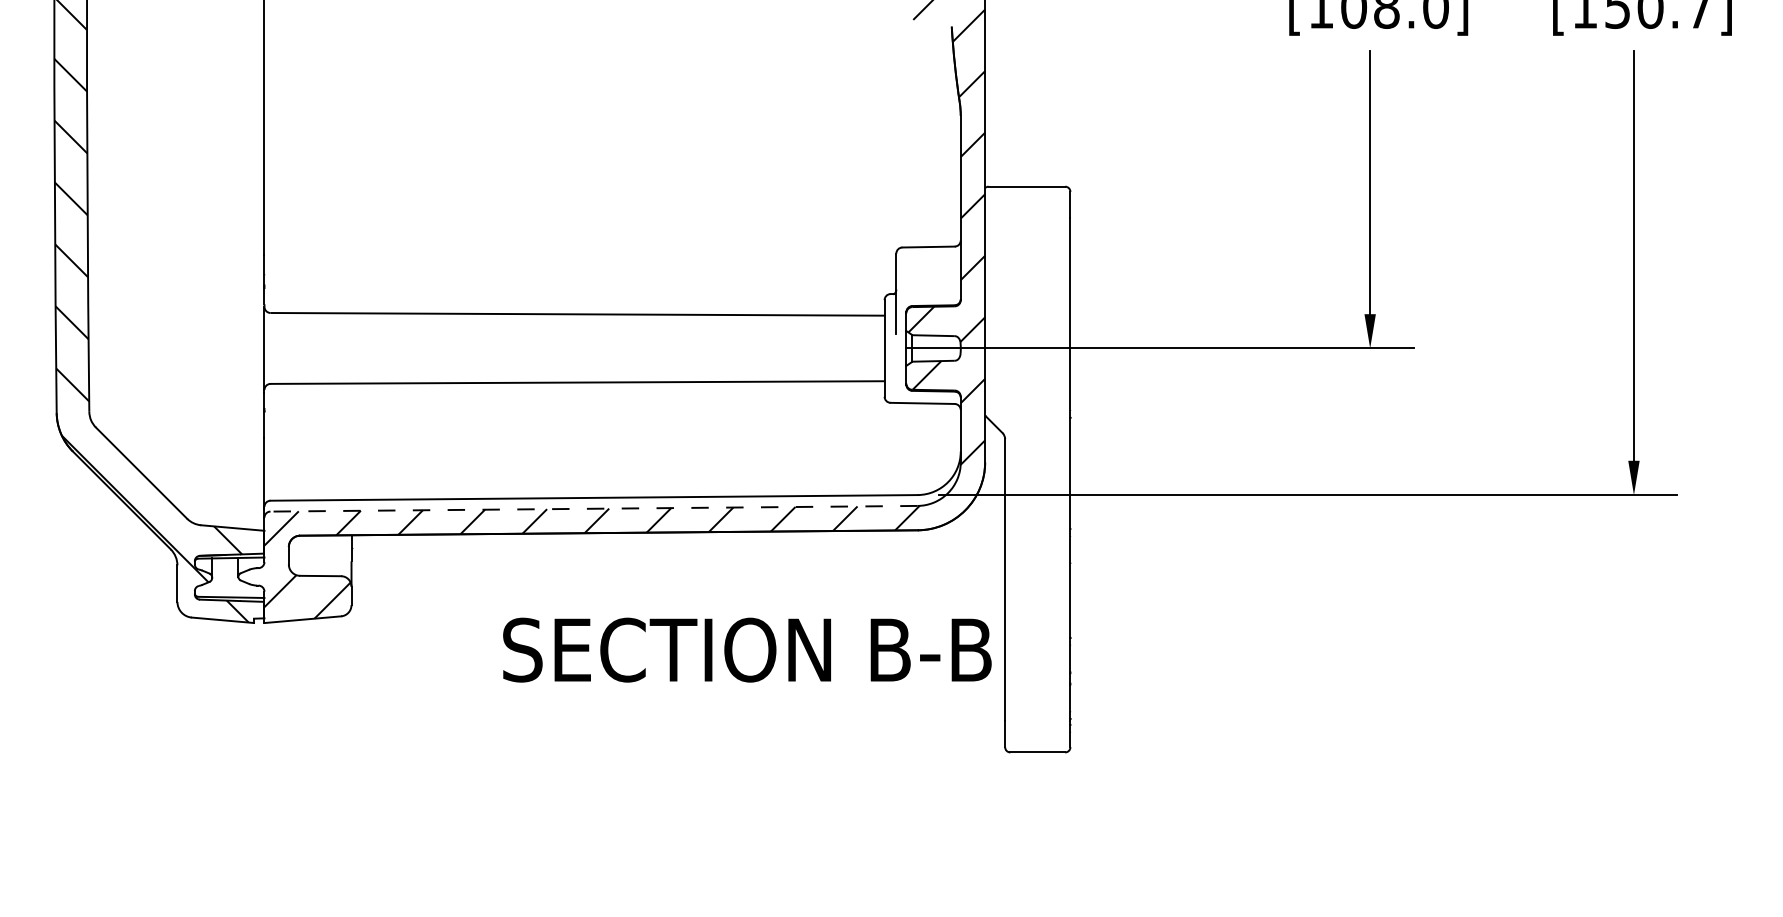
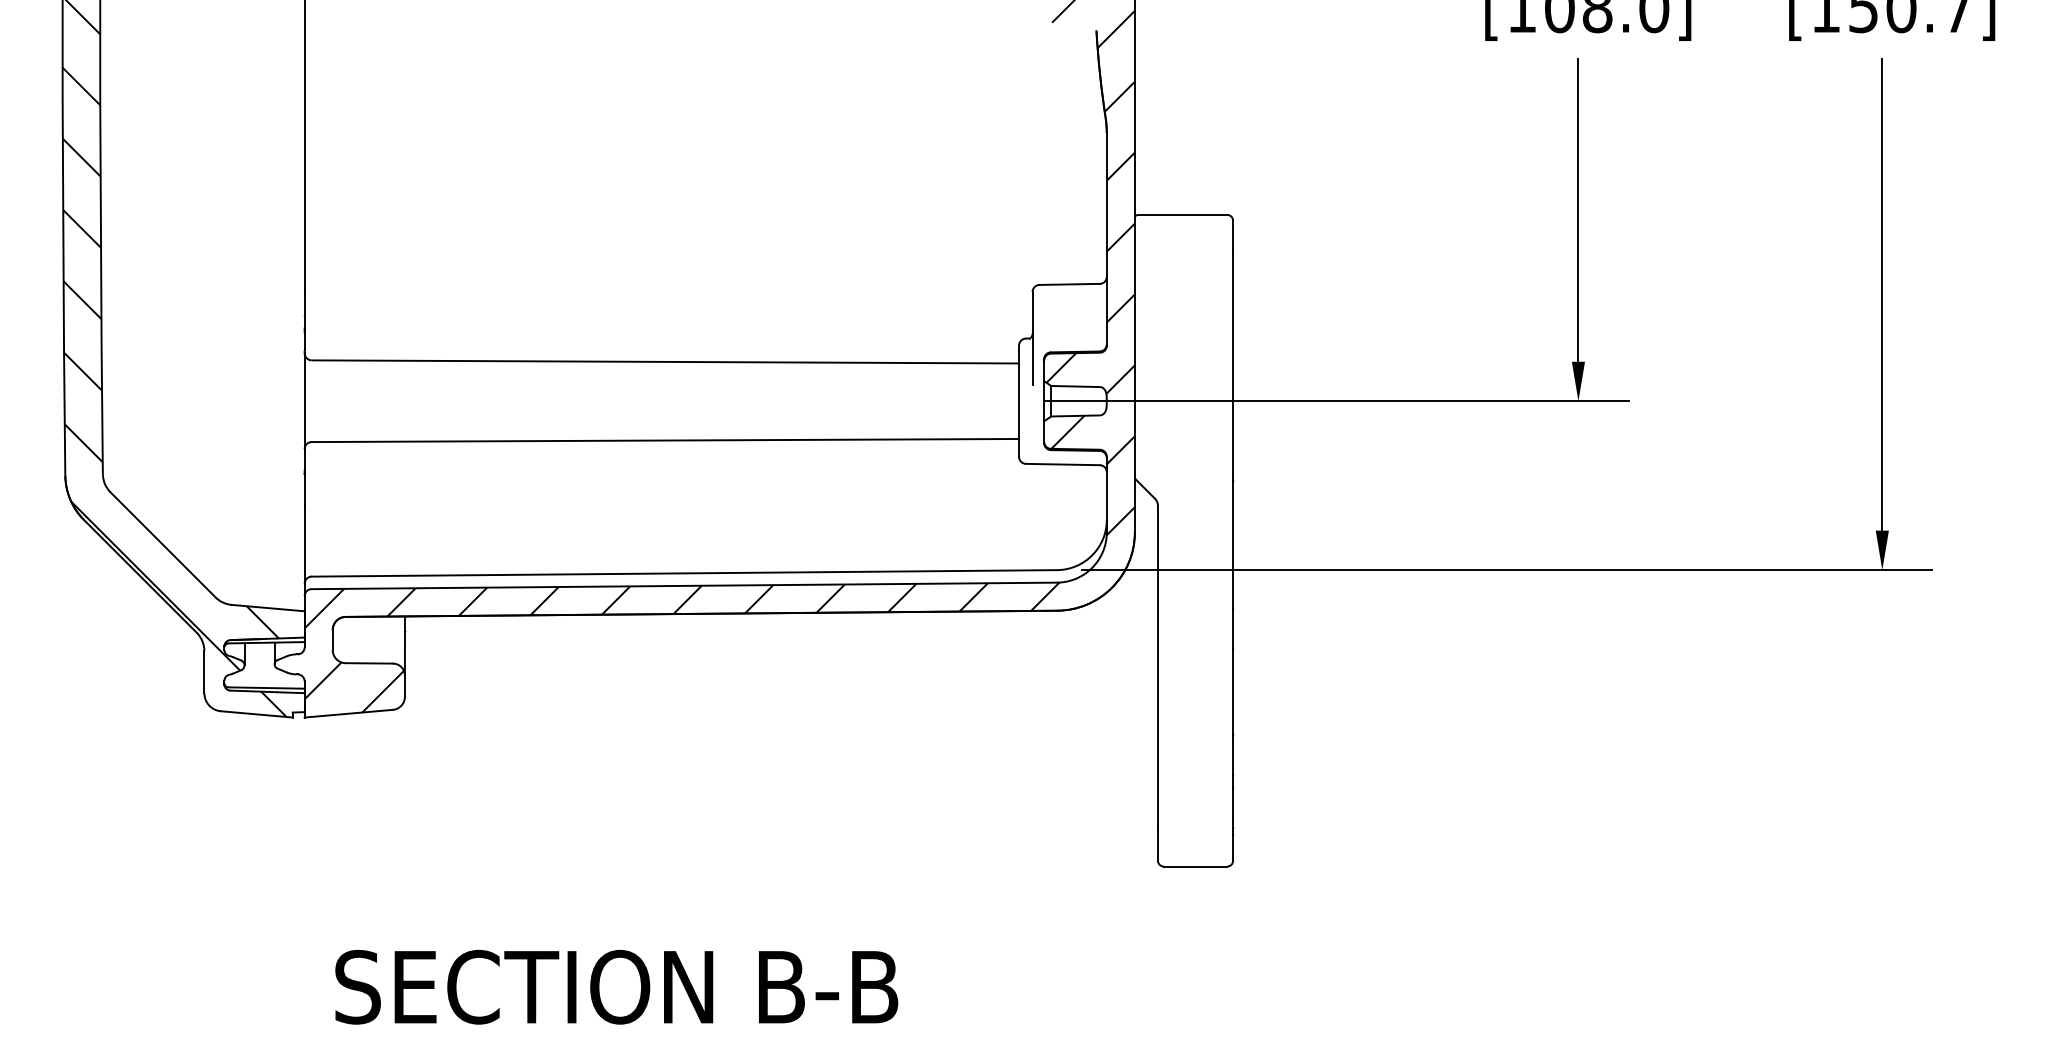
line: (594, 508) -> (684, 585), dashed -> solid
text: (747, 649) -> (616, 986), moved

